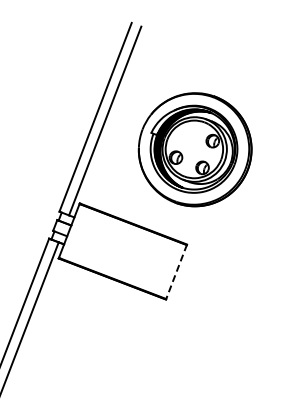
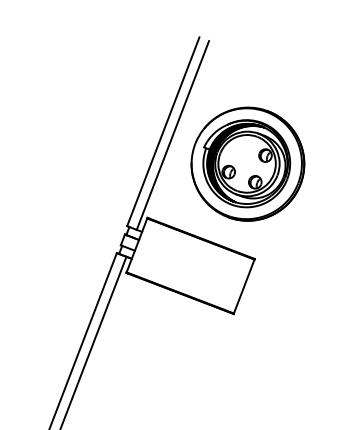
part: (194, 149) -> (247, 163), moved
line: (176, 272) -> (244, 286), dashed -> solid

